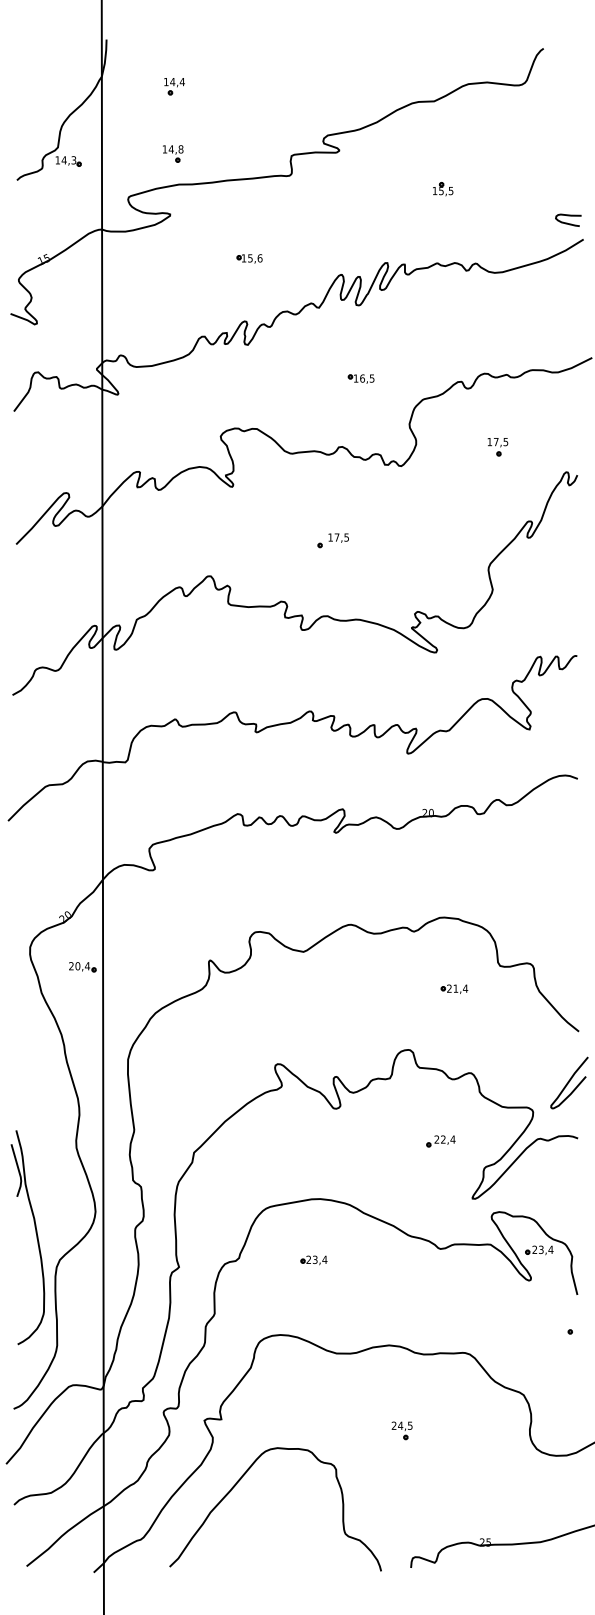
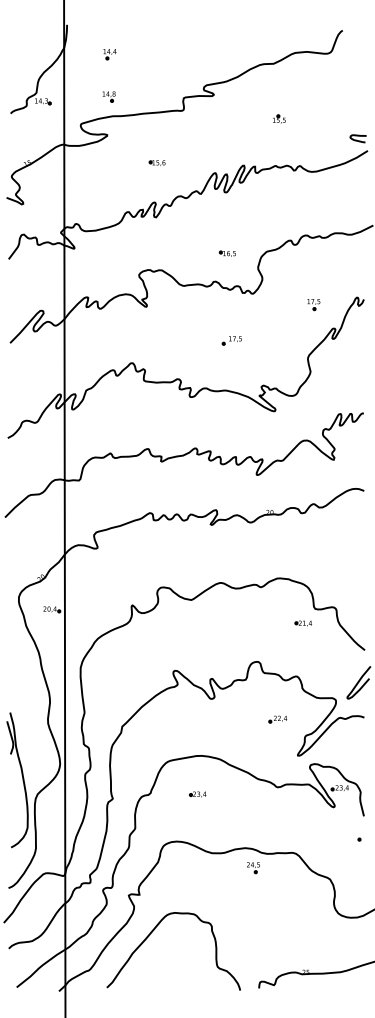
part: (359, 378) -> (226, 253), moved
part: (497, 448) -> (313, 305), moved
part: (332, 540) -> (231, 340), moved
part: (452, 989) -> (302, 623), moved
part: (402, 1431) -> (253, 868), moved

